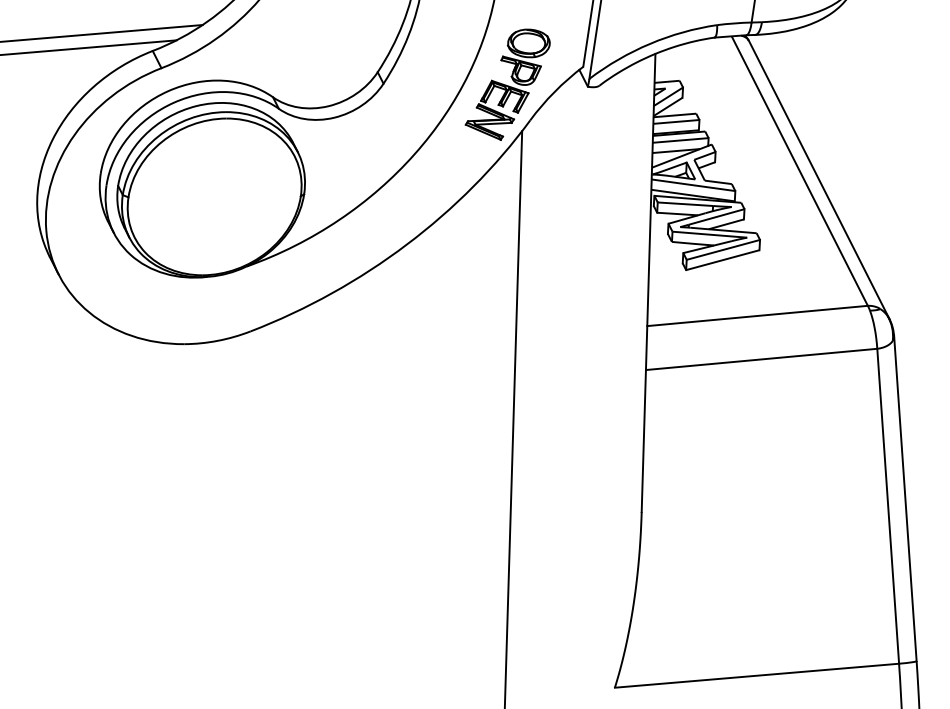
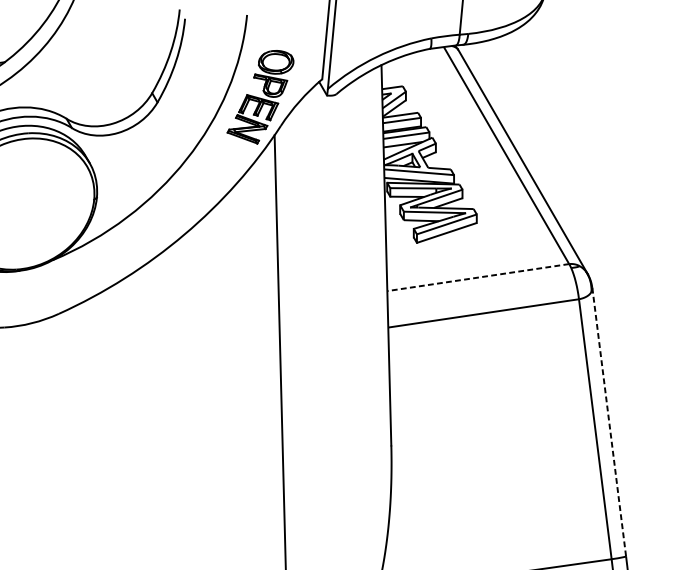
line: (757, 315) -> (478, 277), solid -> dashed
line: (905, 497) -> (609, 421), solid -> dashed

